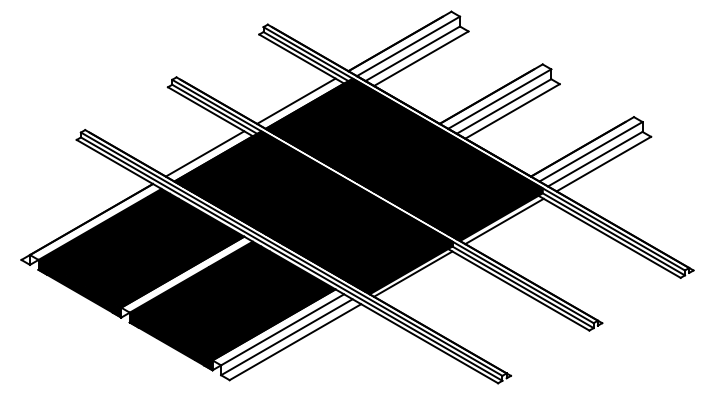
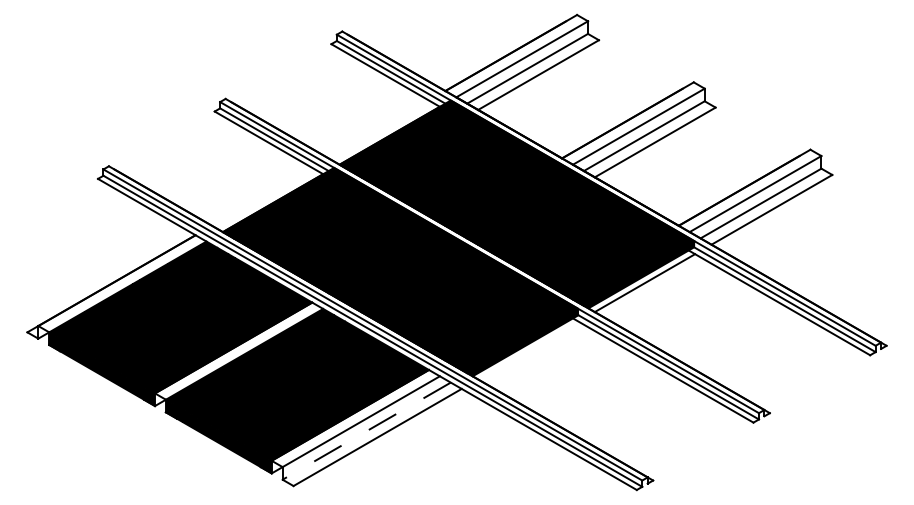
line: (296, 101) -> (378, 129), removed
line: (204, 153) -> (261, 196), removed
line: (413, 274) -> (528, 350), removed
line: (286, 337) -> (366, 431), solid -> dashed

